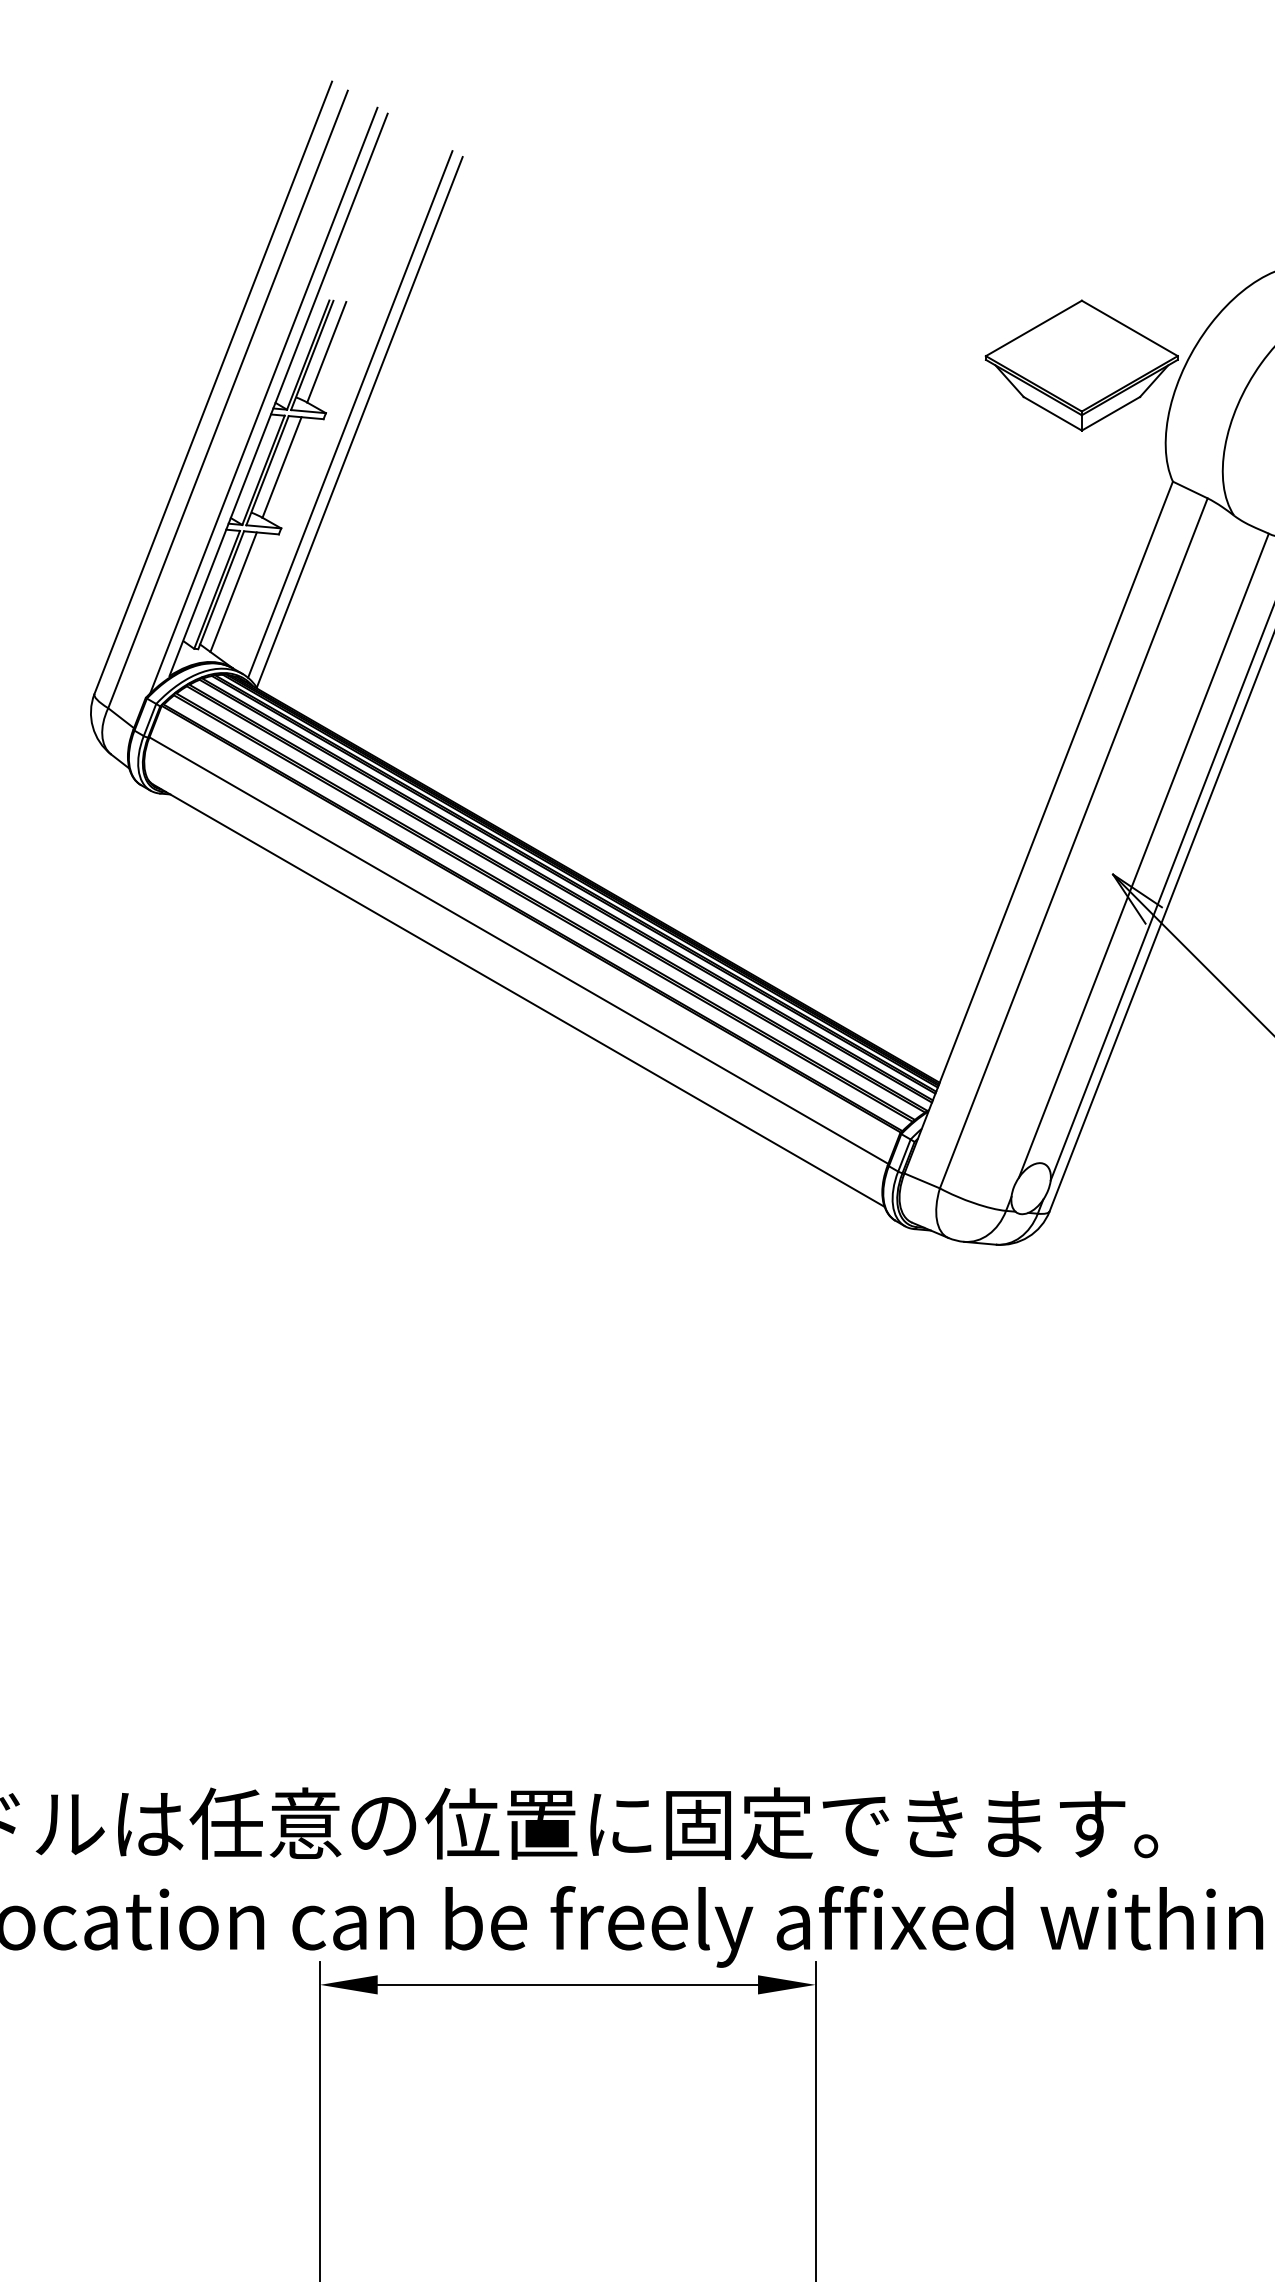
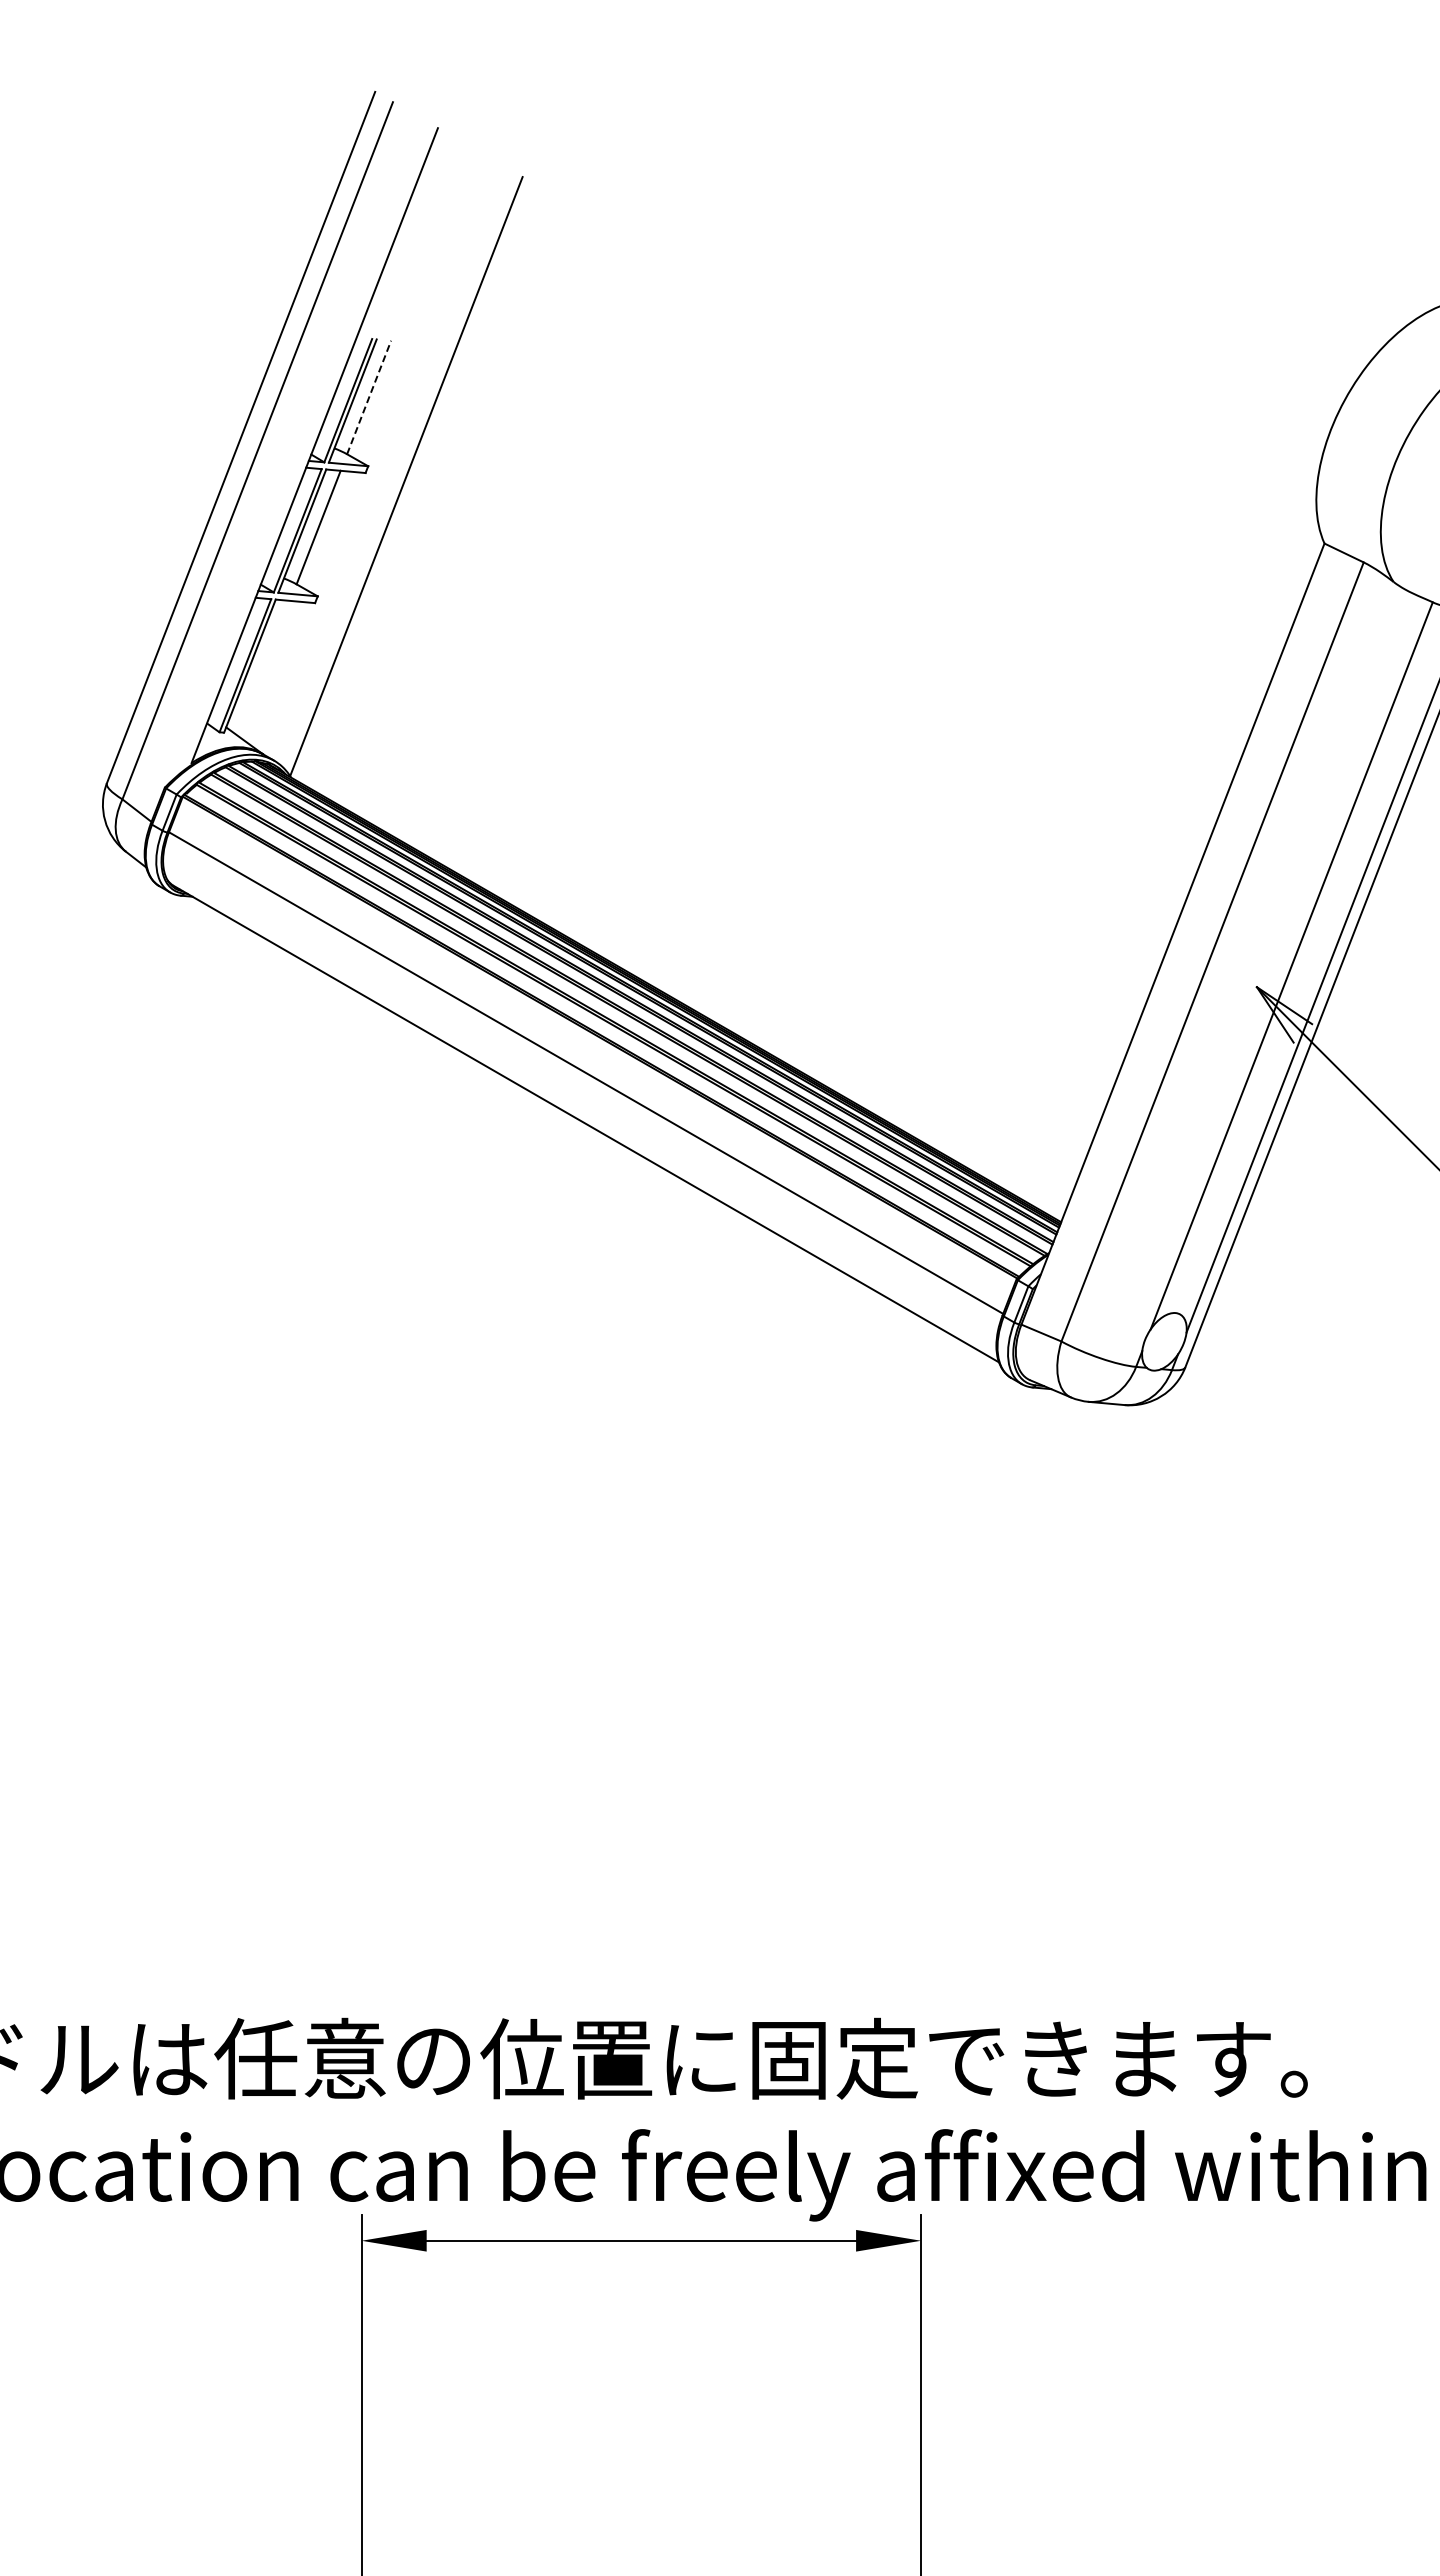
line: (327, 352) -> (369, 397), solid -> dashed
part: (1081, 365) -> (1221, 412), removed
line: (263, 400) -> (297, 451), removed
line: (350, 414) -> (395, 467), removed
line: (233, 591) -> (263, 667), removed

